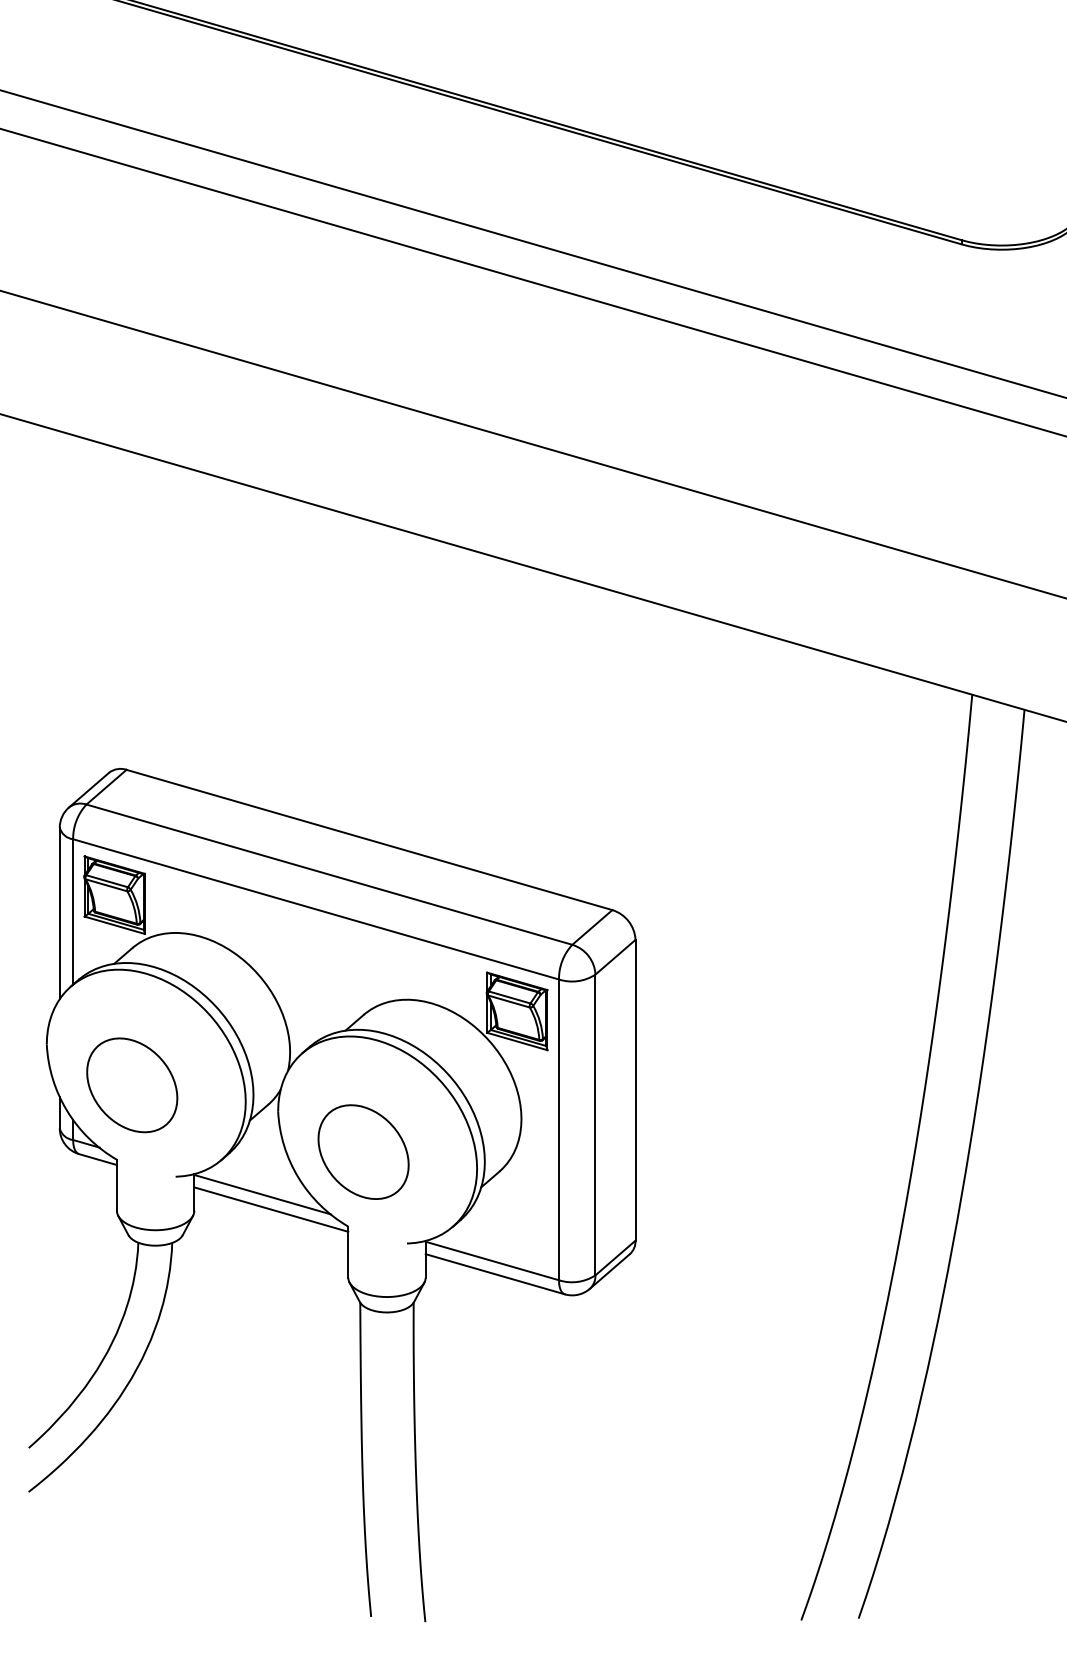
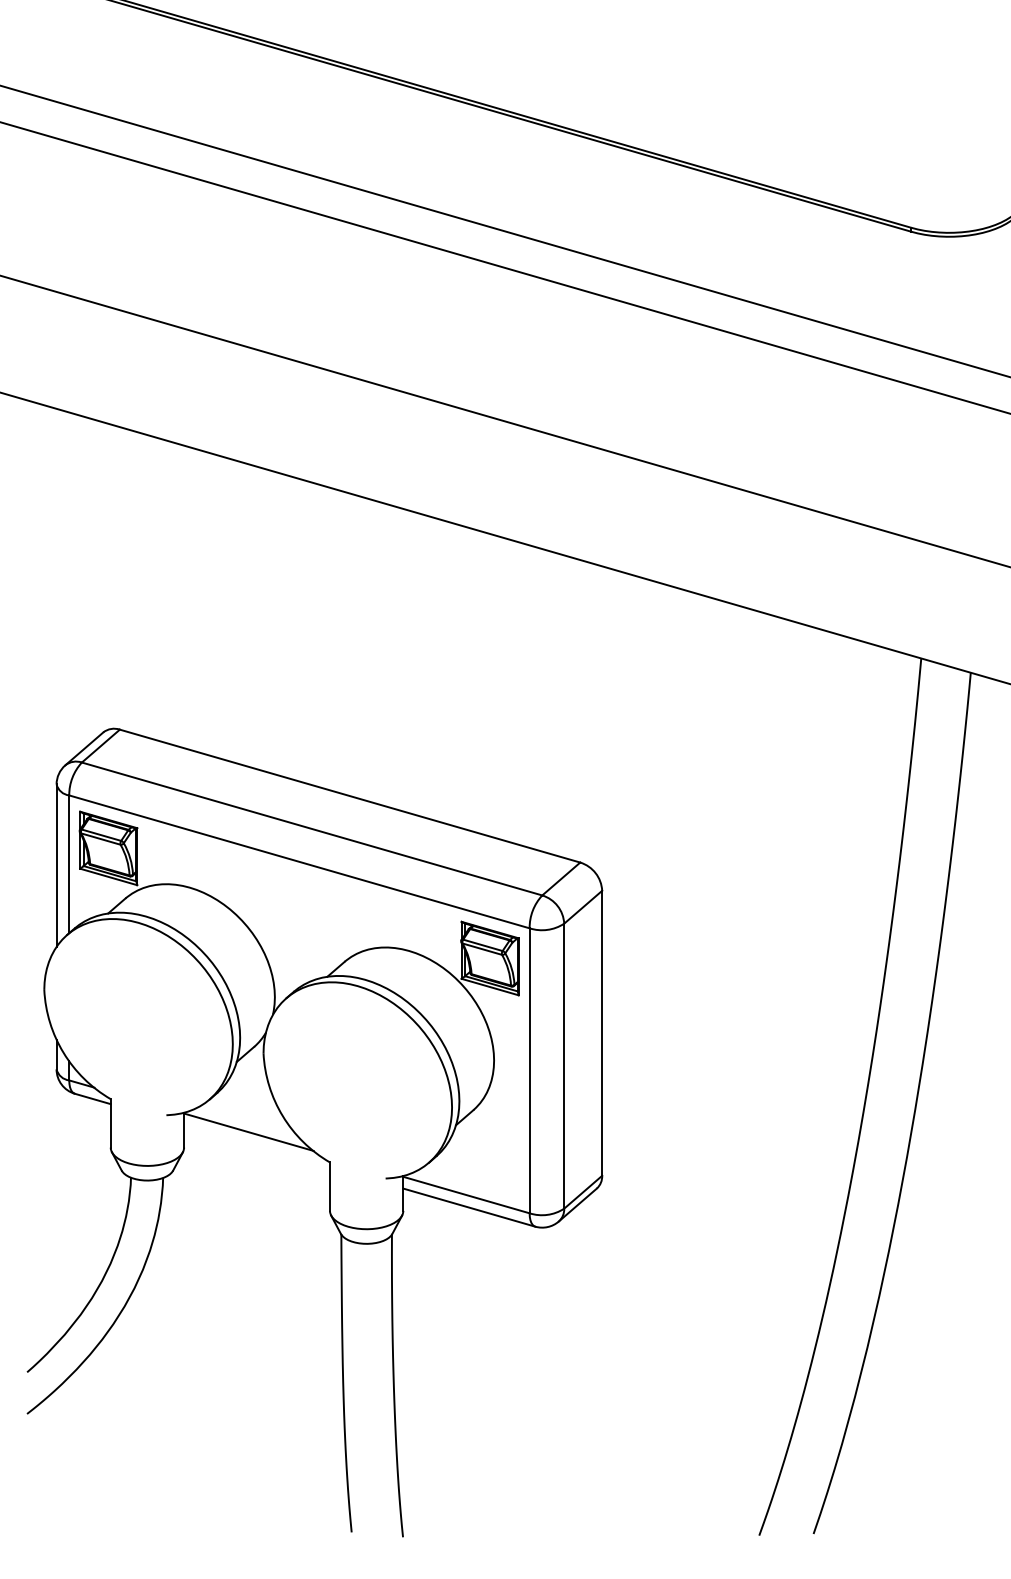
part: (132, 1085) -> (125, 1028), removed
part: (363, 1151) -> (344, 1091), removed
line: (271, 1209) -> (257, 1146), removed

